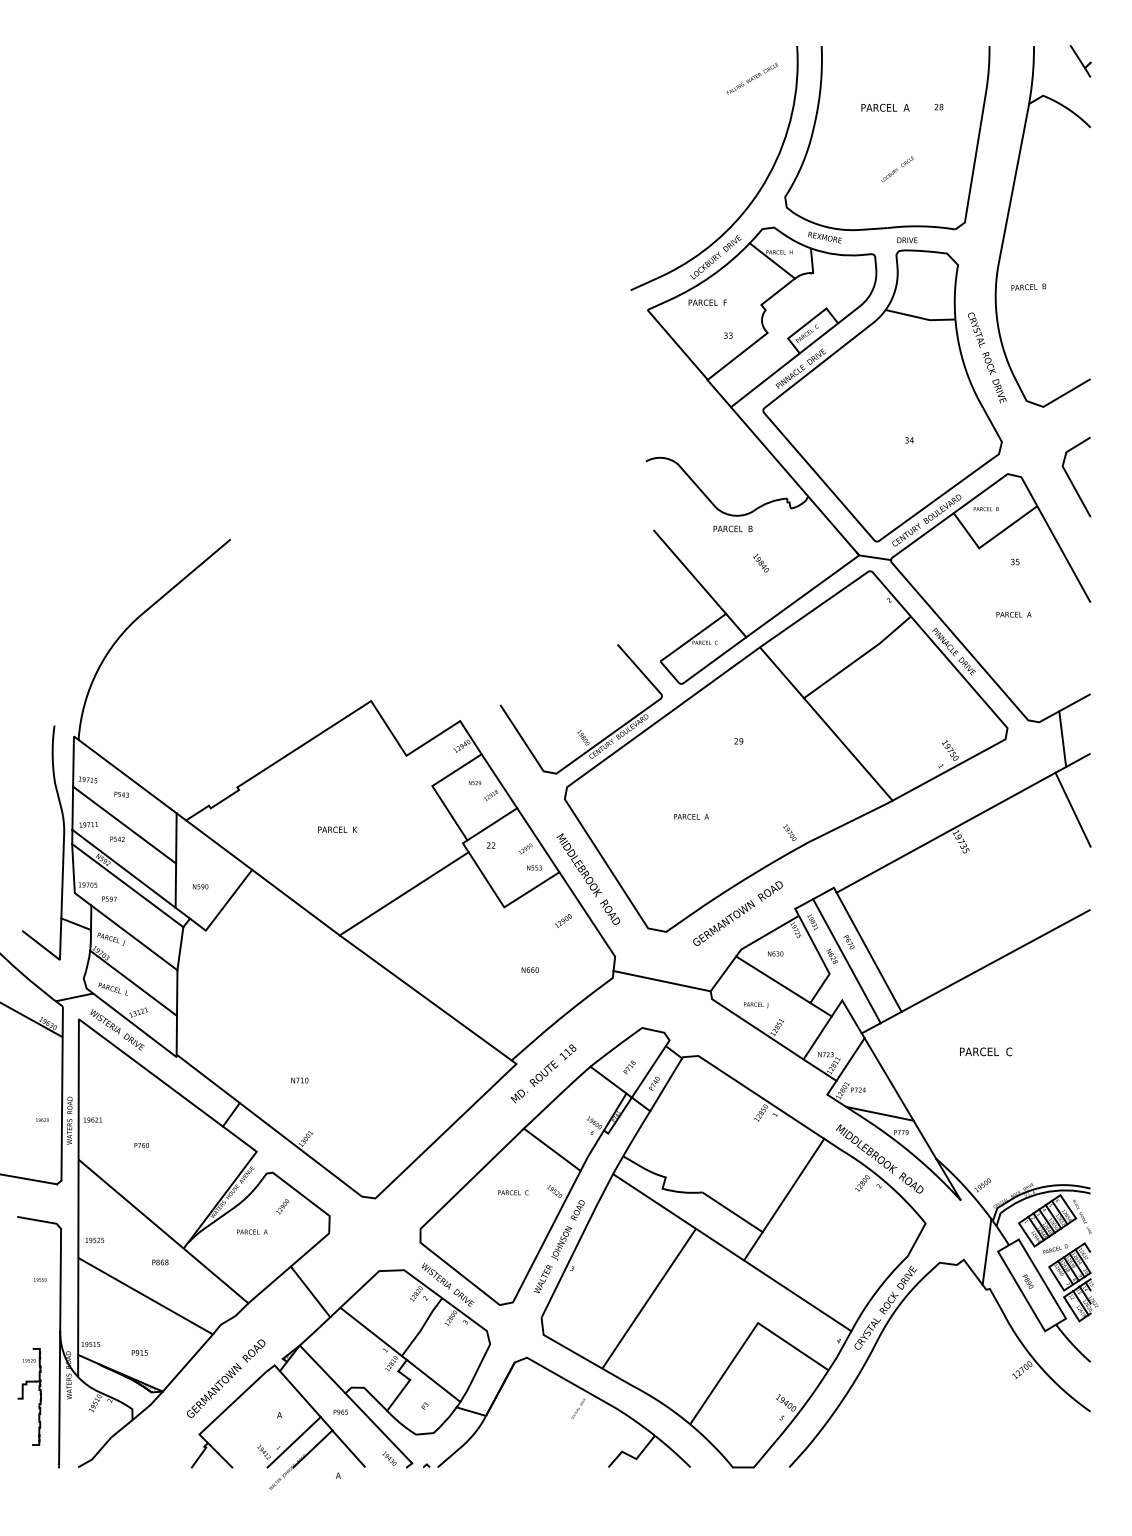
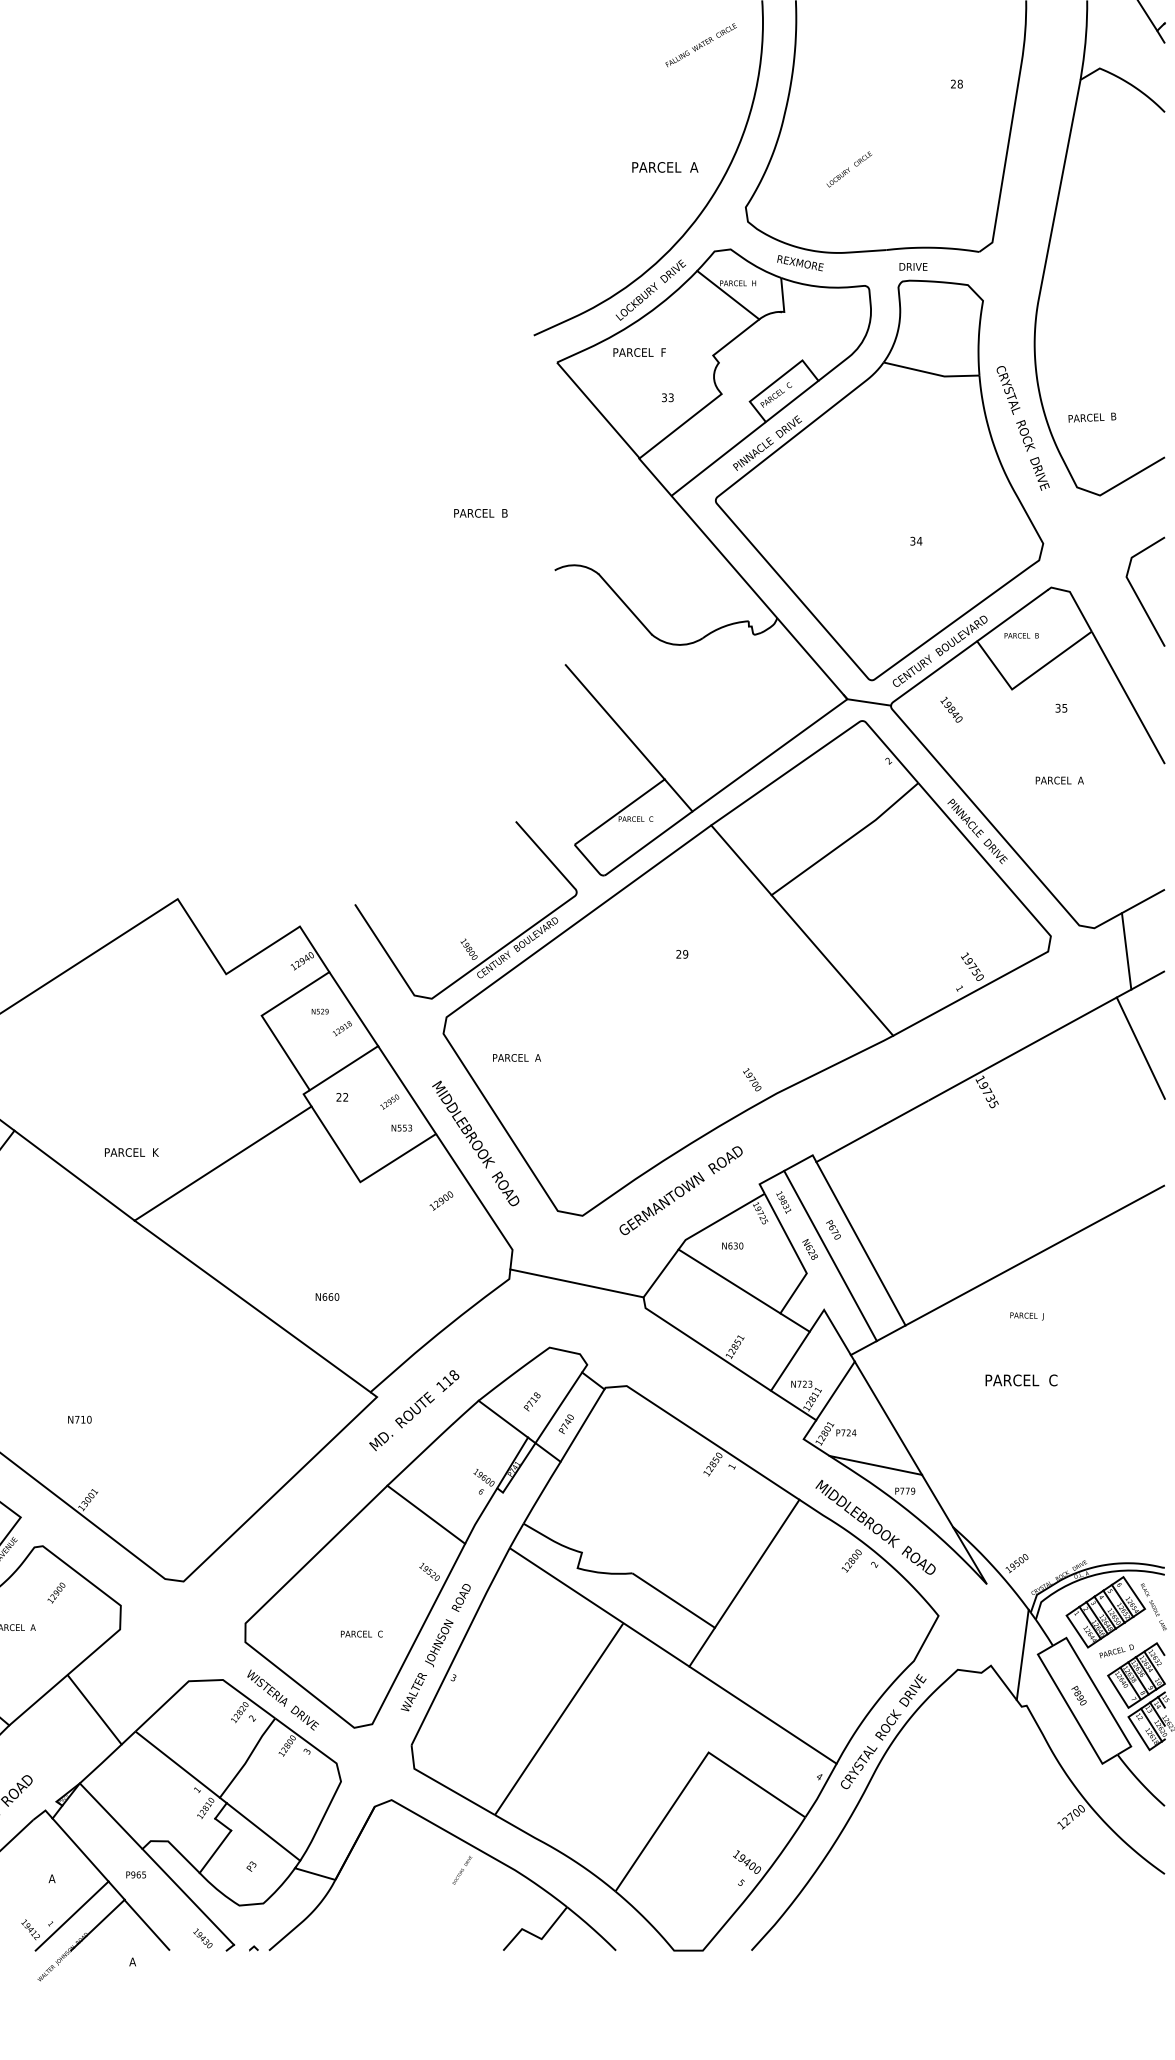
text: (885, 107) -> (665, 166), moved
text: (897, 169) -> (849, 169), moved
text: (1028, 286) -> (1092, 416), moved
text: (732, 528) -> (480, 512), moved
text: (761, 562) -> (952, 708), moved
text: (691, 816) -> (517, 1057), moved
text: (337, 829) -> (131, 1152), moved
text: (529, 969) -> (326, 1296), moved
text: (756, 1005) -> (1027, 1316), moved
text: (513, 1192) -> (362, 1633), moved

